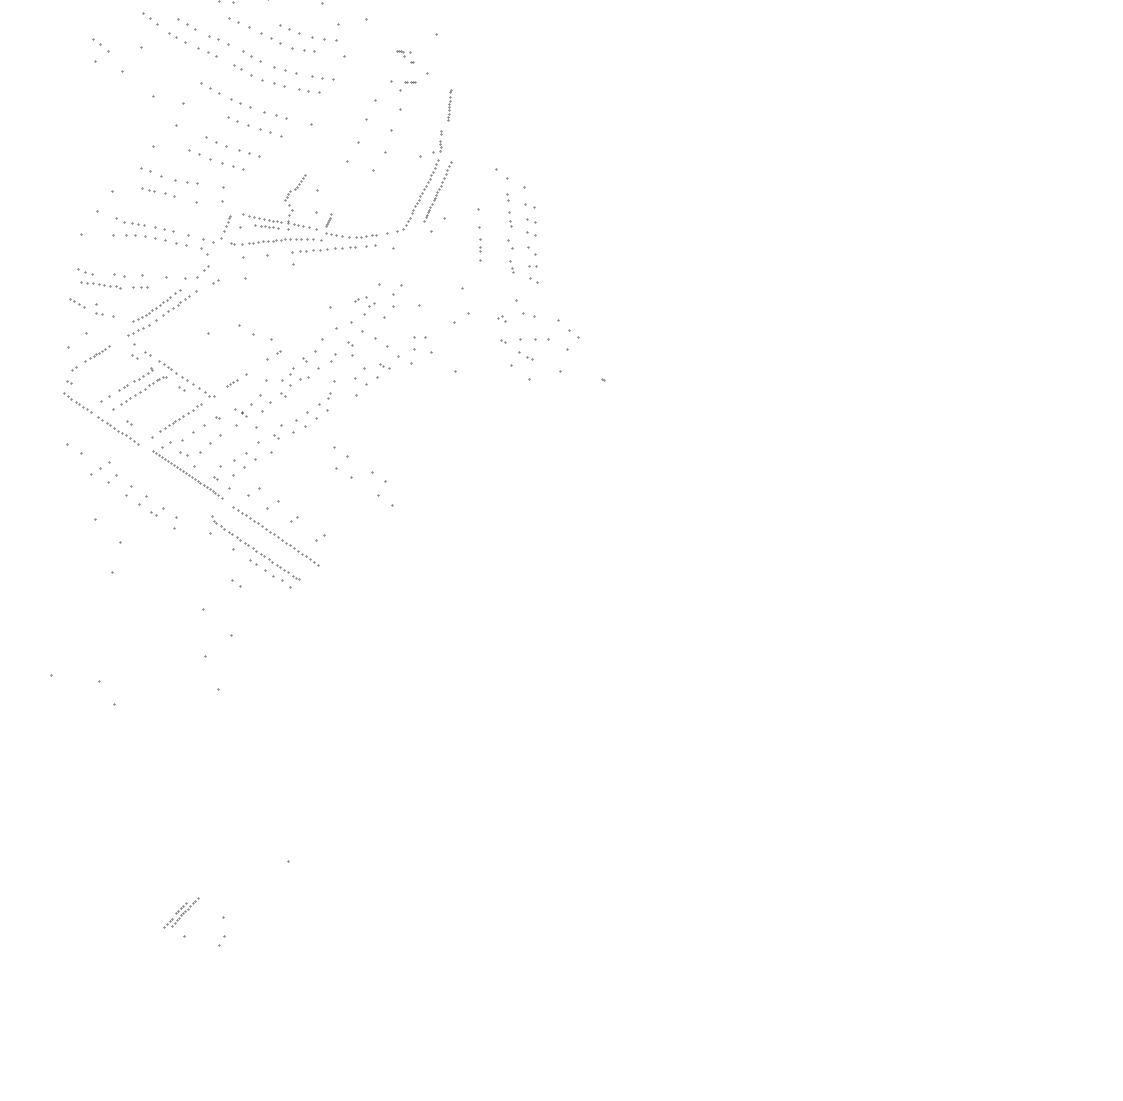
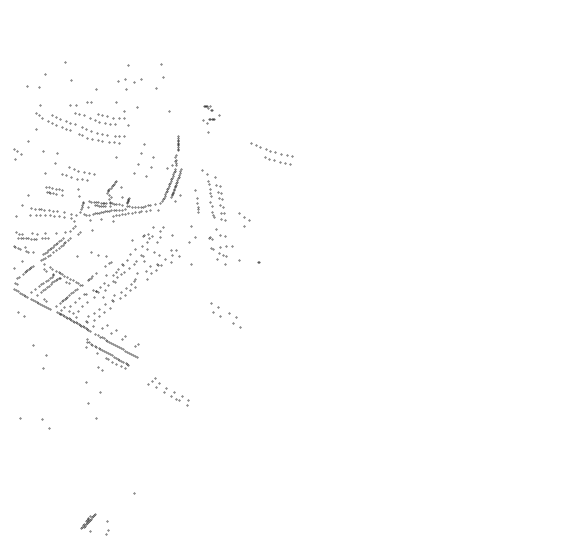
part: (100, 51) -> (17, 154), moved
part: (410, 82) -> (211, 119), moved
part: (242, 109) -> (271, 153), moved
part: (170, 184) -> (54, 190), size x0.6
part: (568, 335) -> (244, 219), moved
part: (363, 476) -> (225, 315), moved
part: (134, 494) -> (168, 391), moved

